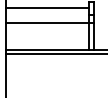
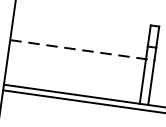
line: (46, 7) -> (80, 23), removed
line: (50, 23) -> (83, 51), solid -> dashed

